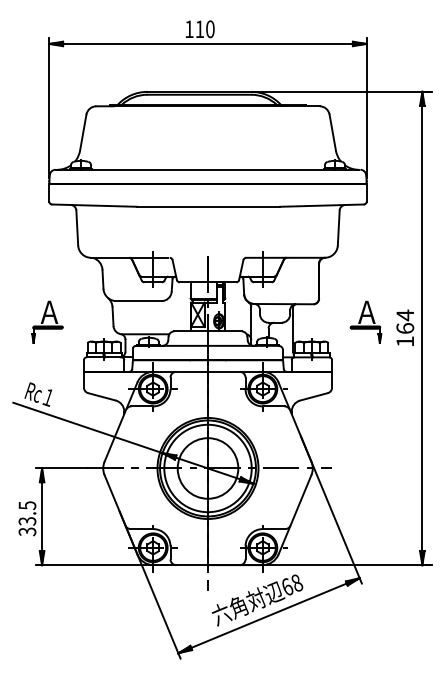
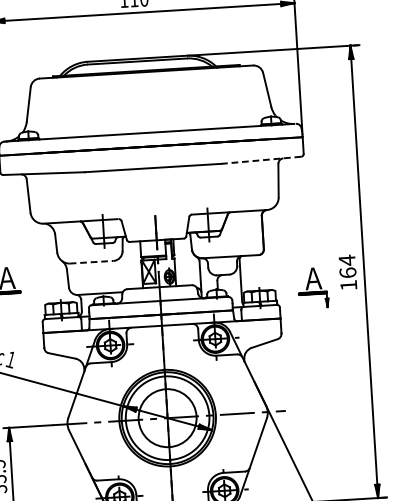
line: (322, 205) -> (261, 160), solid -> dashed
line: (138, 301) -> (91, 262), solid -> dashed
part: (365, 321) -> (312, 287), moved

